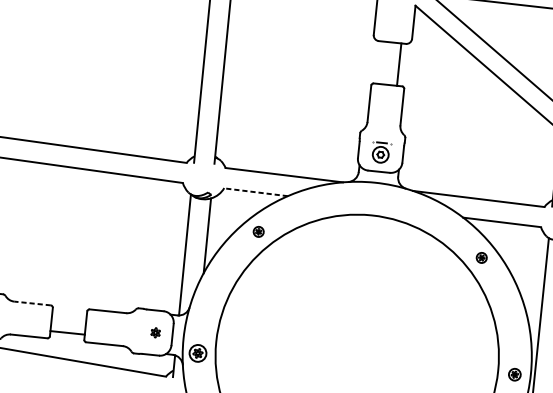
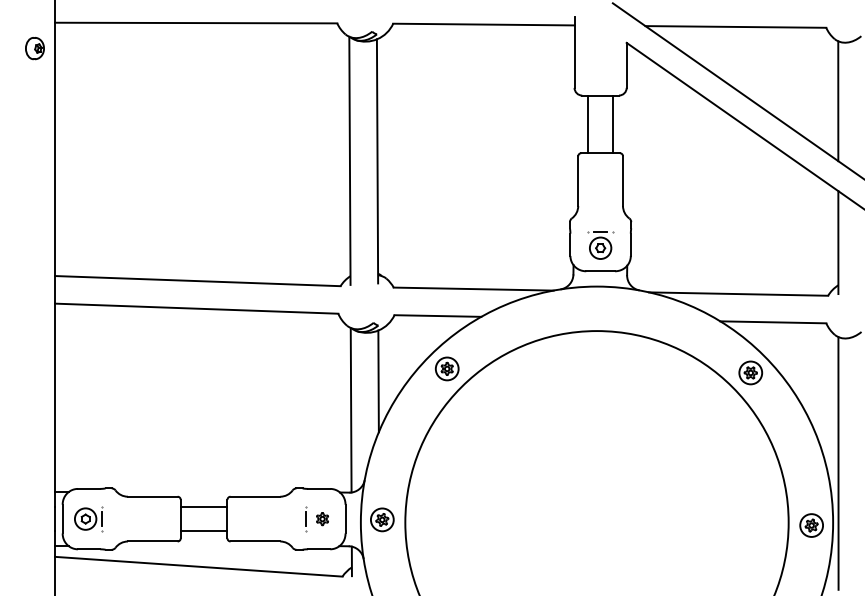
line: (381, 62) -> (588, 124), added
line: (255, 192) -> (437, 316), dashed -> solid
part: (258, 231) -> (446, 368), size x1.67
part: (481, 257) -> (750, 372), size x1.67
line: (32, 303) -> (152, 496), dashed -> solid
line: (69, 314) -> (203, 506), added
part: (143, 331) -> (306, 519), added
part: (198, 353) -> (382, 519), moved
part: (514, 374) -> (811, 525), size x1.43

